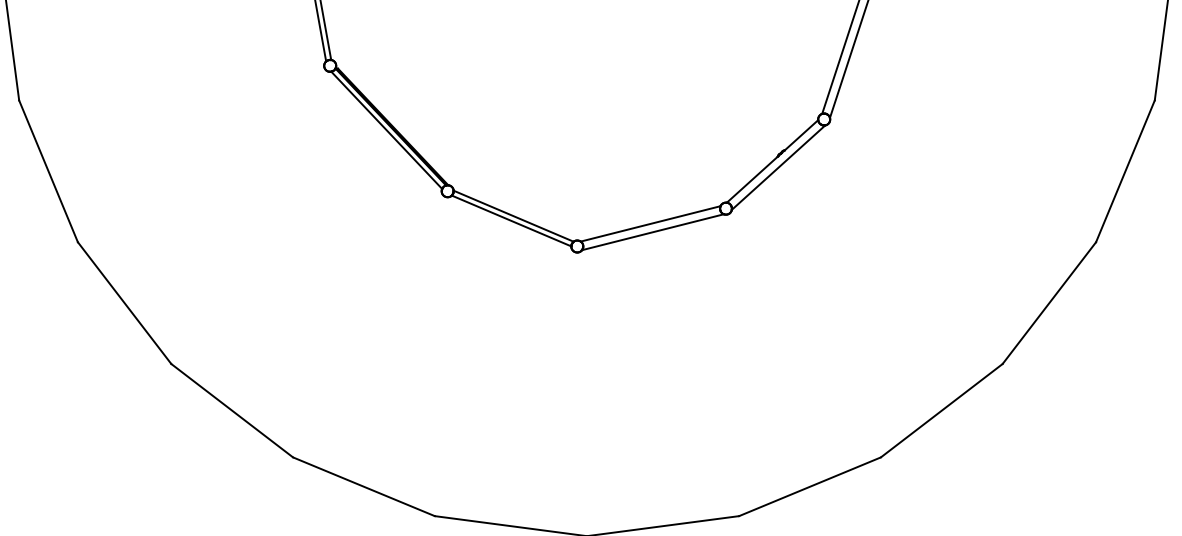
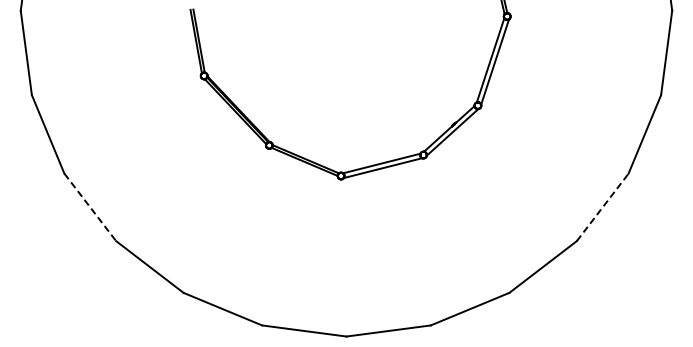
line: (124, 303) -> (90, 207), solid -> dashed
line: (1049, 303) -> (602, 207), solid -> dashed

